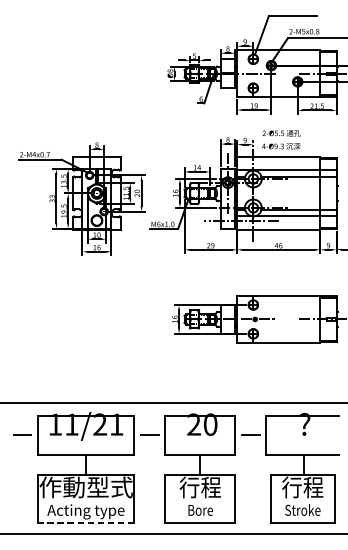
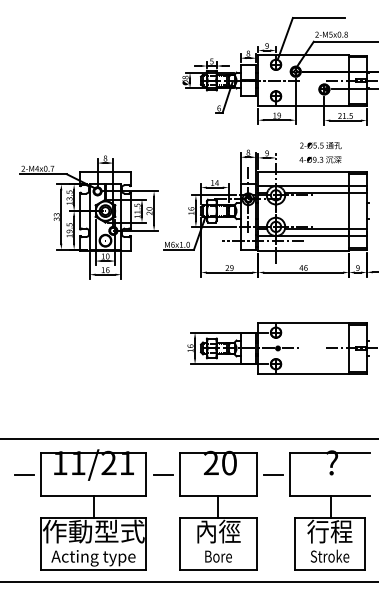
text: (281, 139) -> (320, 152), moved
text: (199, 487) -> (217, 531), 行程 -> 內徑
line: (85, 523) -> (93, 570), dashed -> solid

